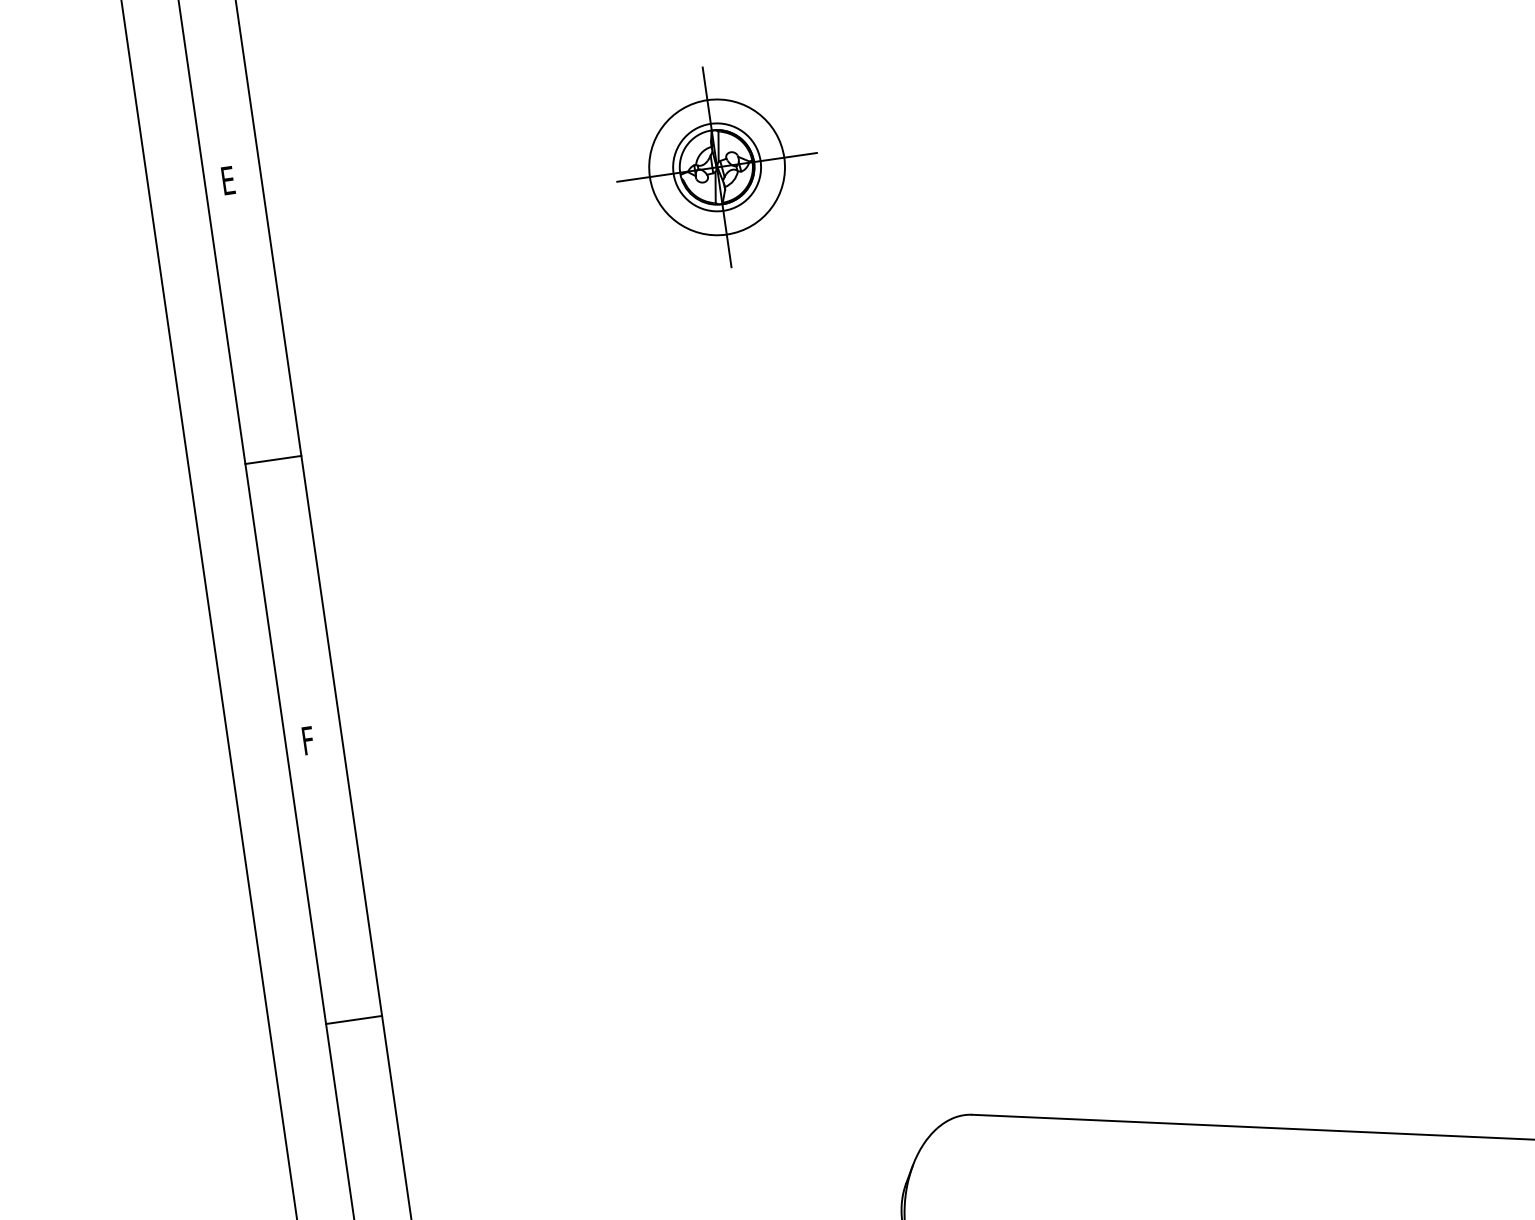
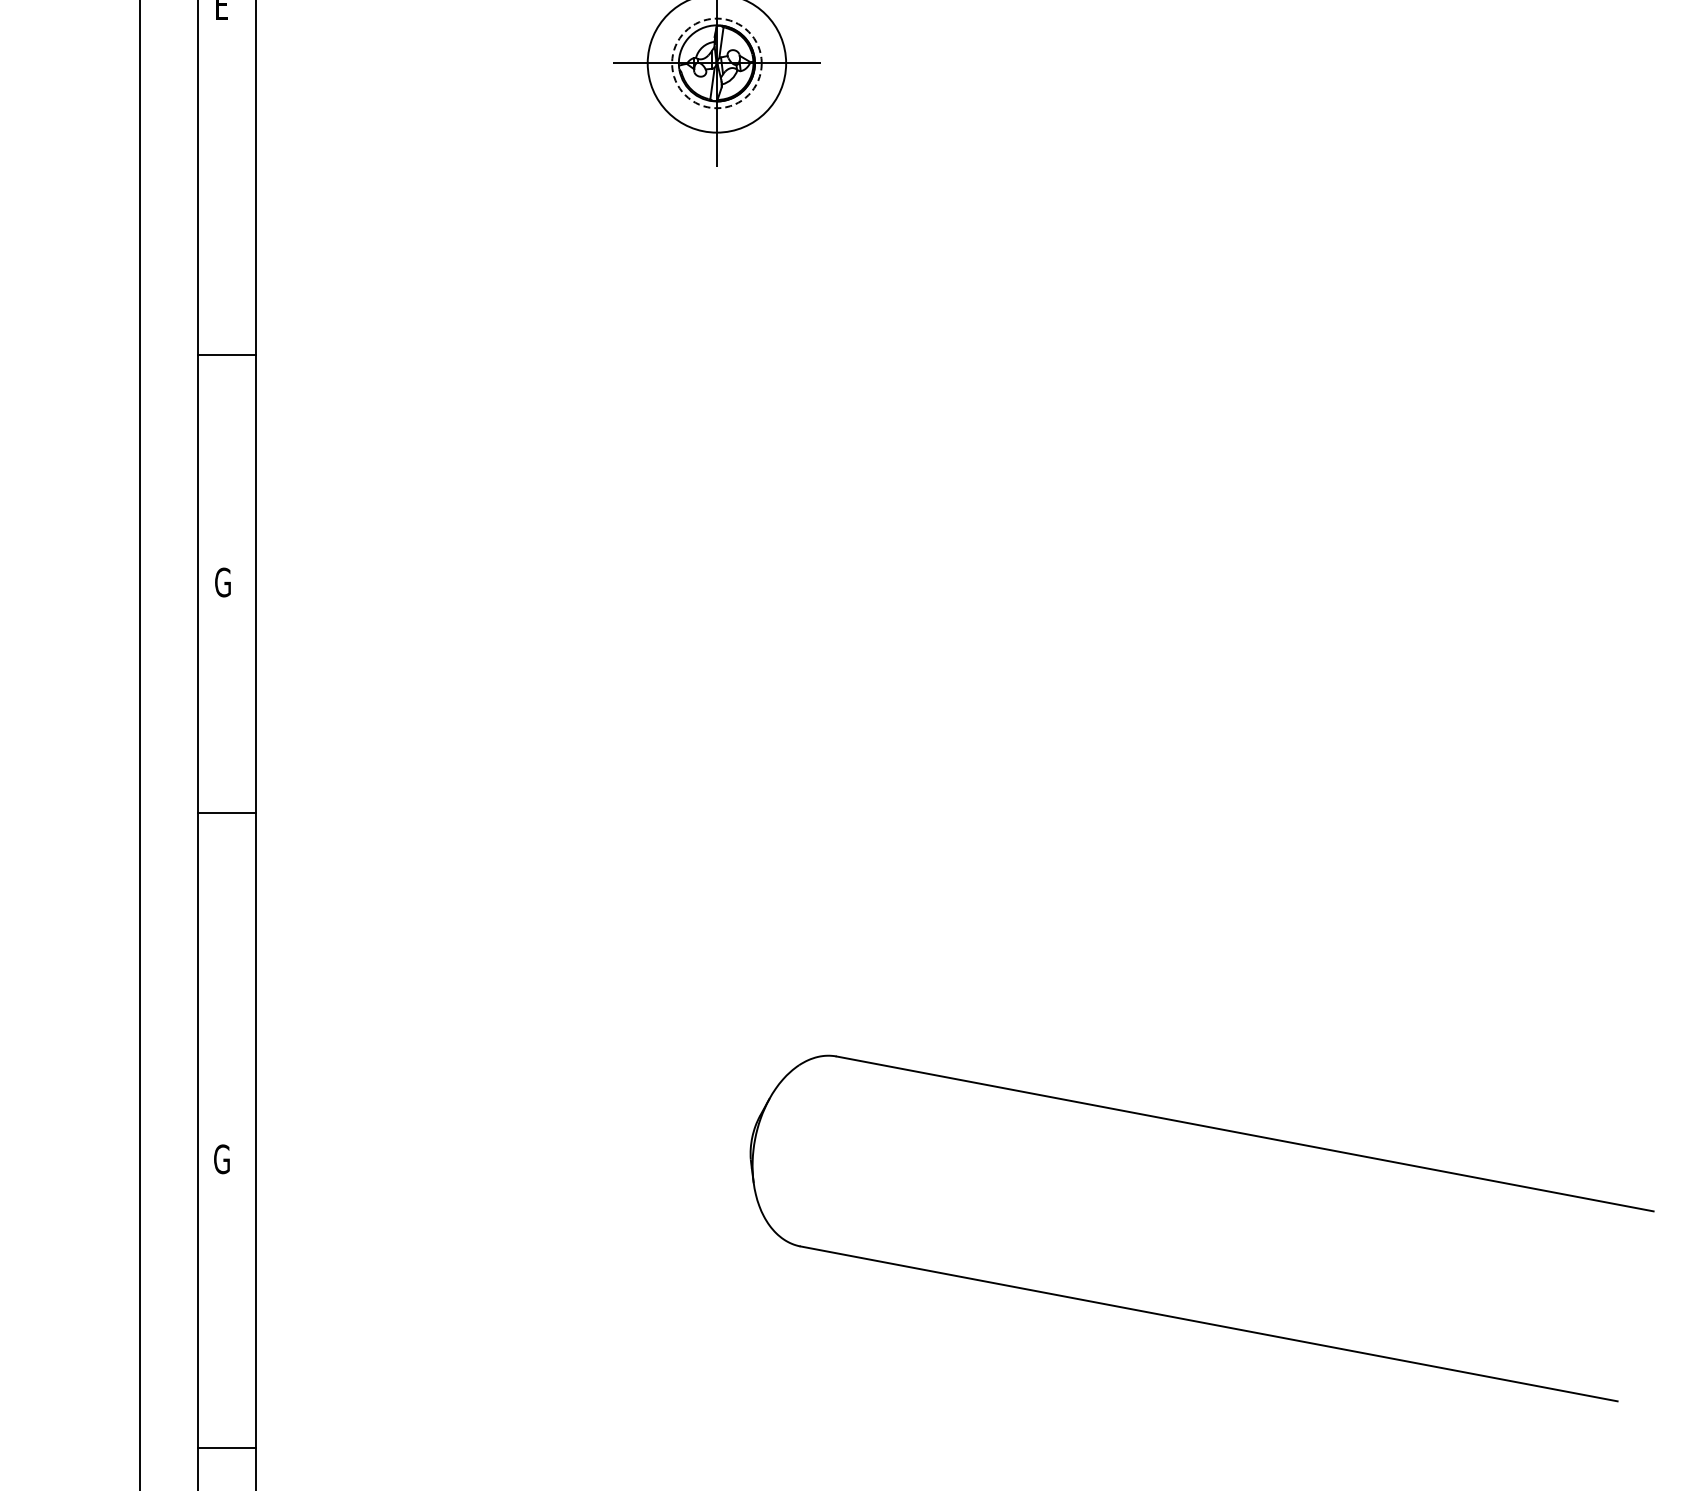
circle: (716, 167) -> (716, 63), solid -> dashed
line: (273, 460) -> (226, 355), moved
text: (309, 740) -> (222, 582), F -> G
line: (353, 1019) -> (226, 812), moved

